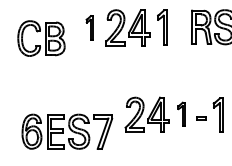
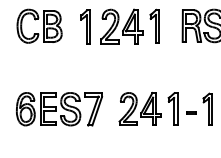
part: (89, 27) -> (85, 26), size x1.43
part: (41, 38) -> (39, 26), moved
part: (181, 113) -> (172, 108), size x1.43
part: (67, 131) -> (59, 108), moved

